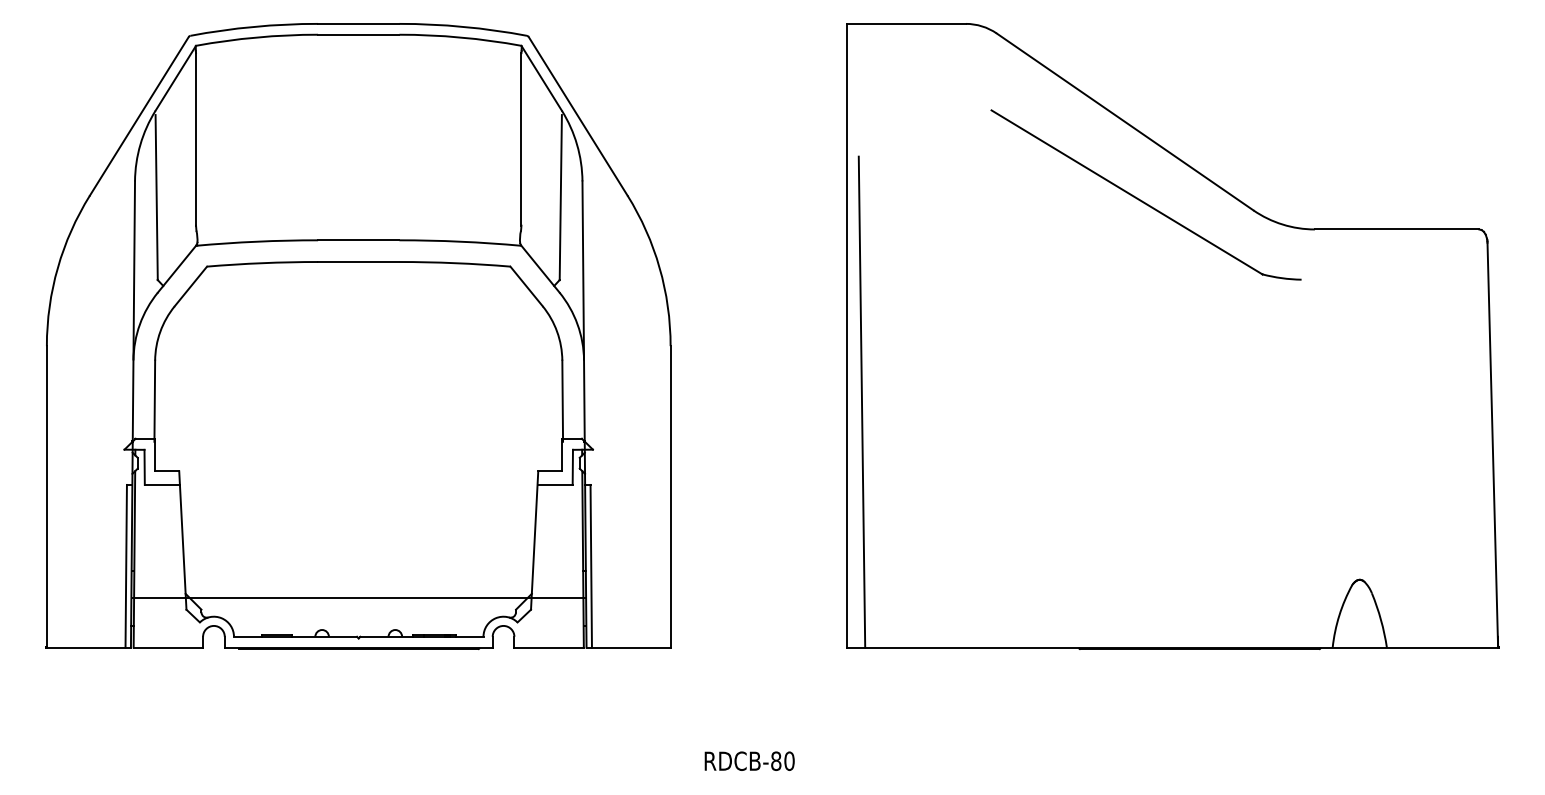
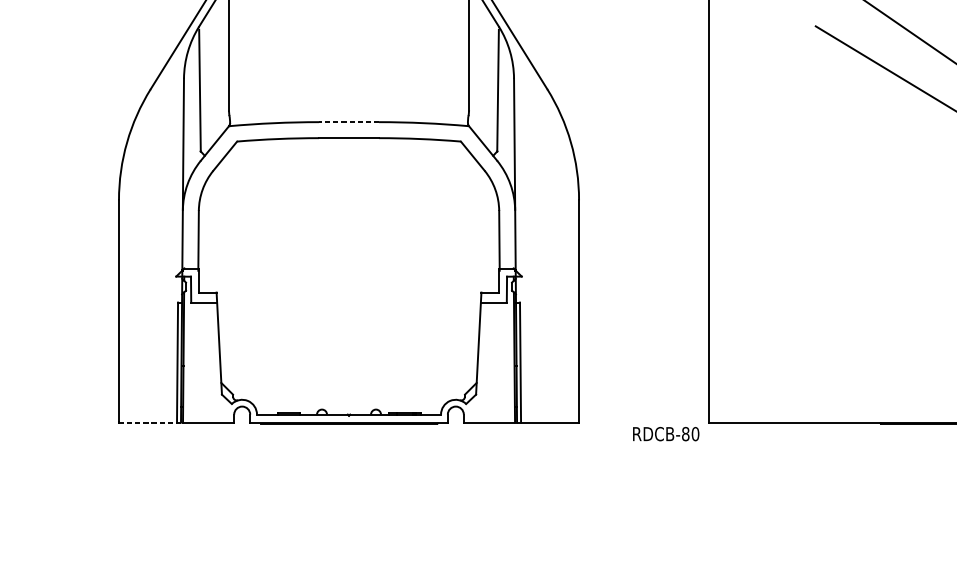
line: (358, 240) -> (348, 122), solid -> dashed
line: (861, 401) -> (719, 241), removed
line: (358, 598) -> (348, 386), removed
line: (89, 647) -> (150, 422), solid -> dashed
text: (749, 760) -> (666, 433), moved

